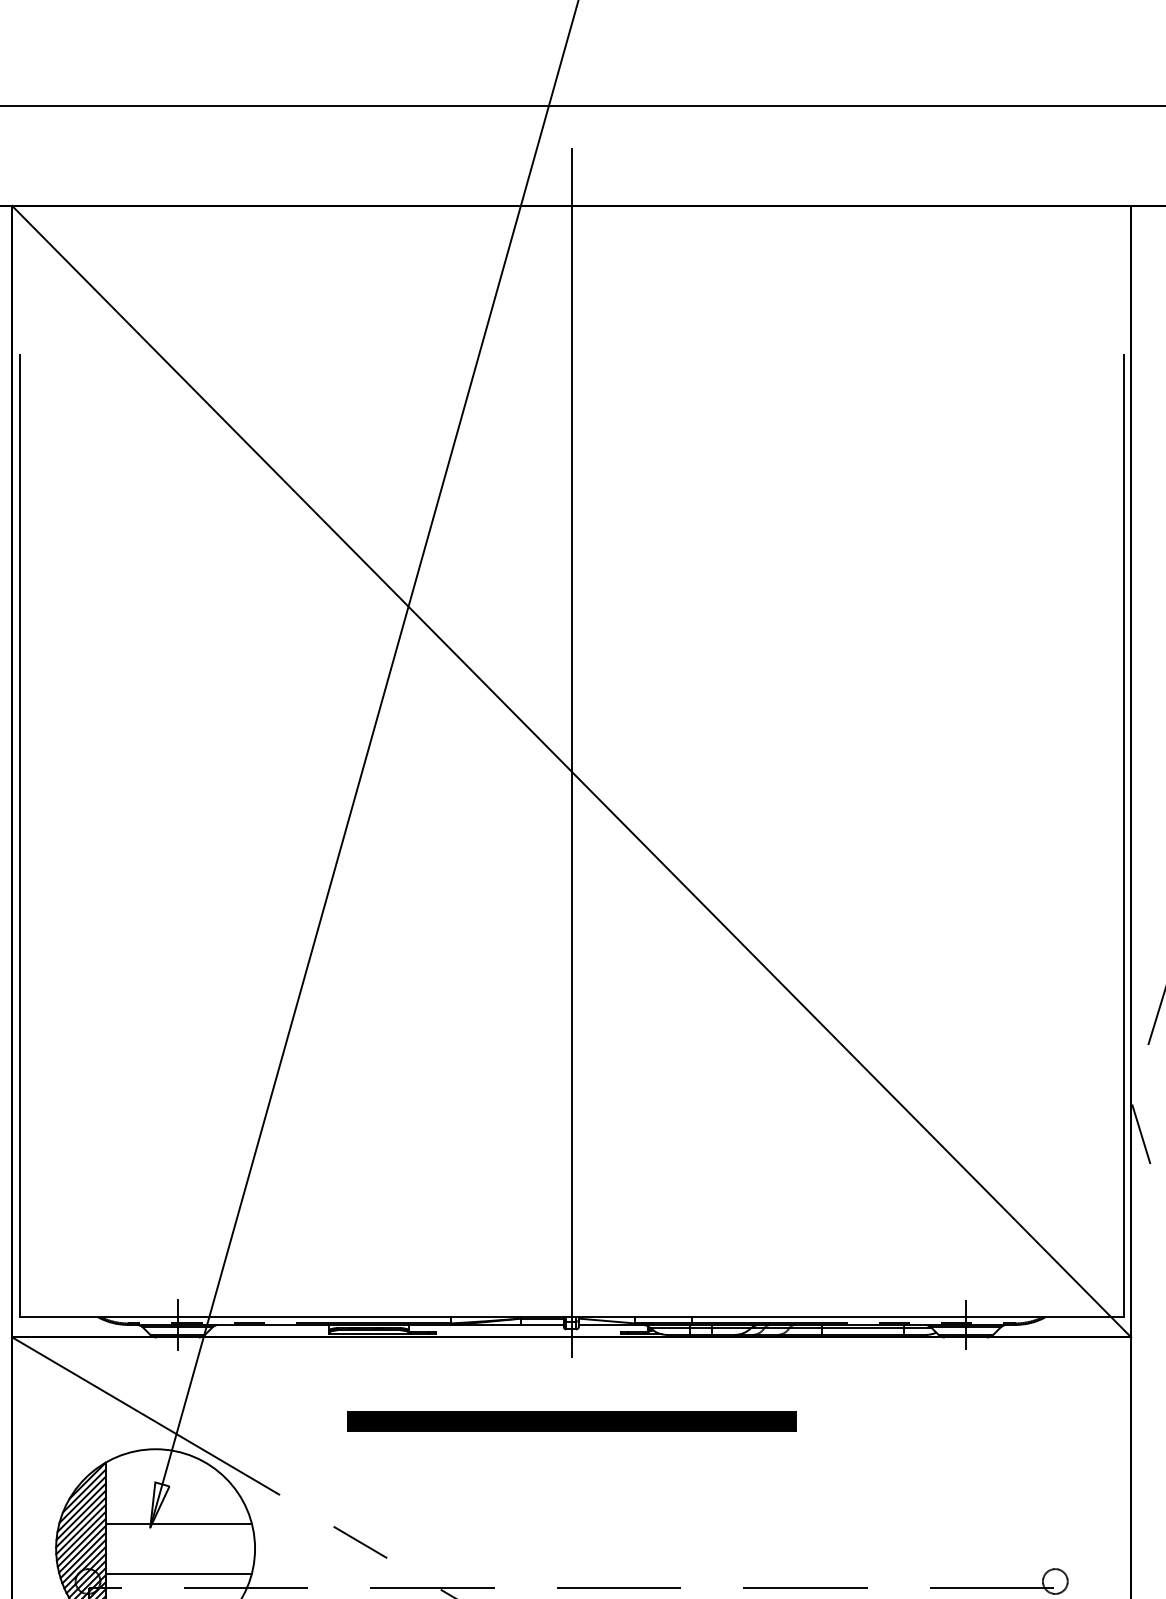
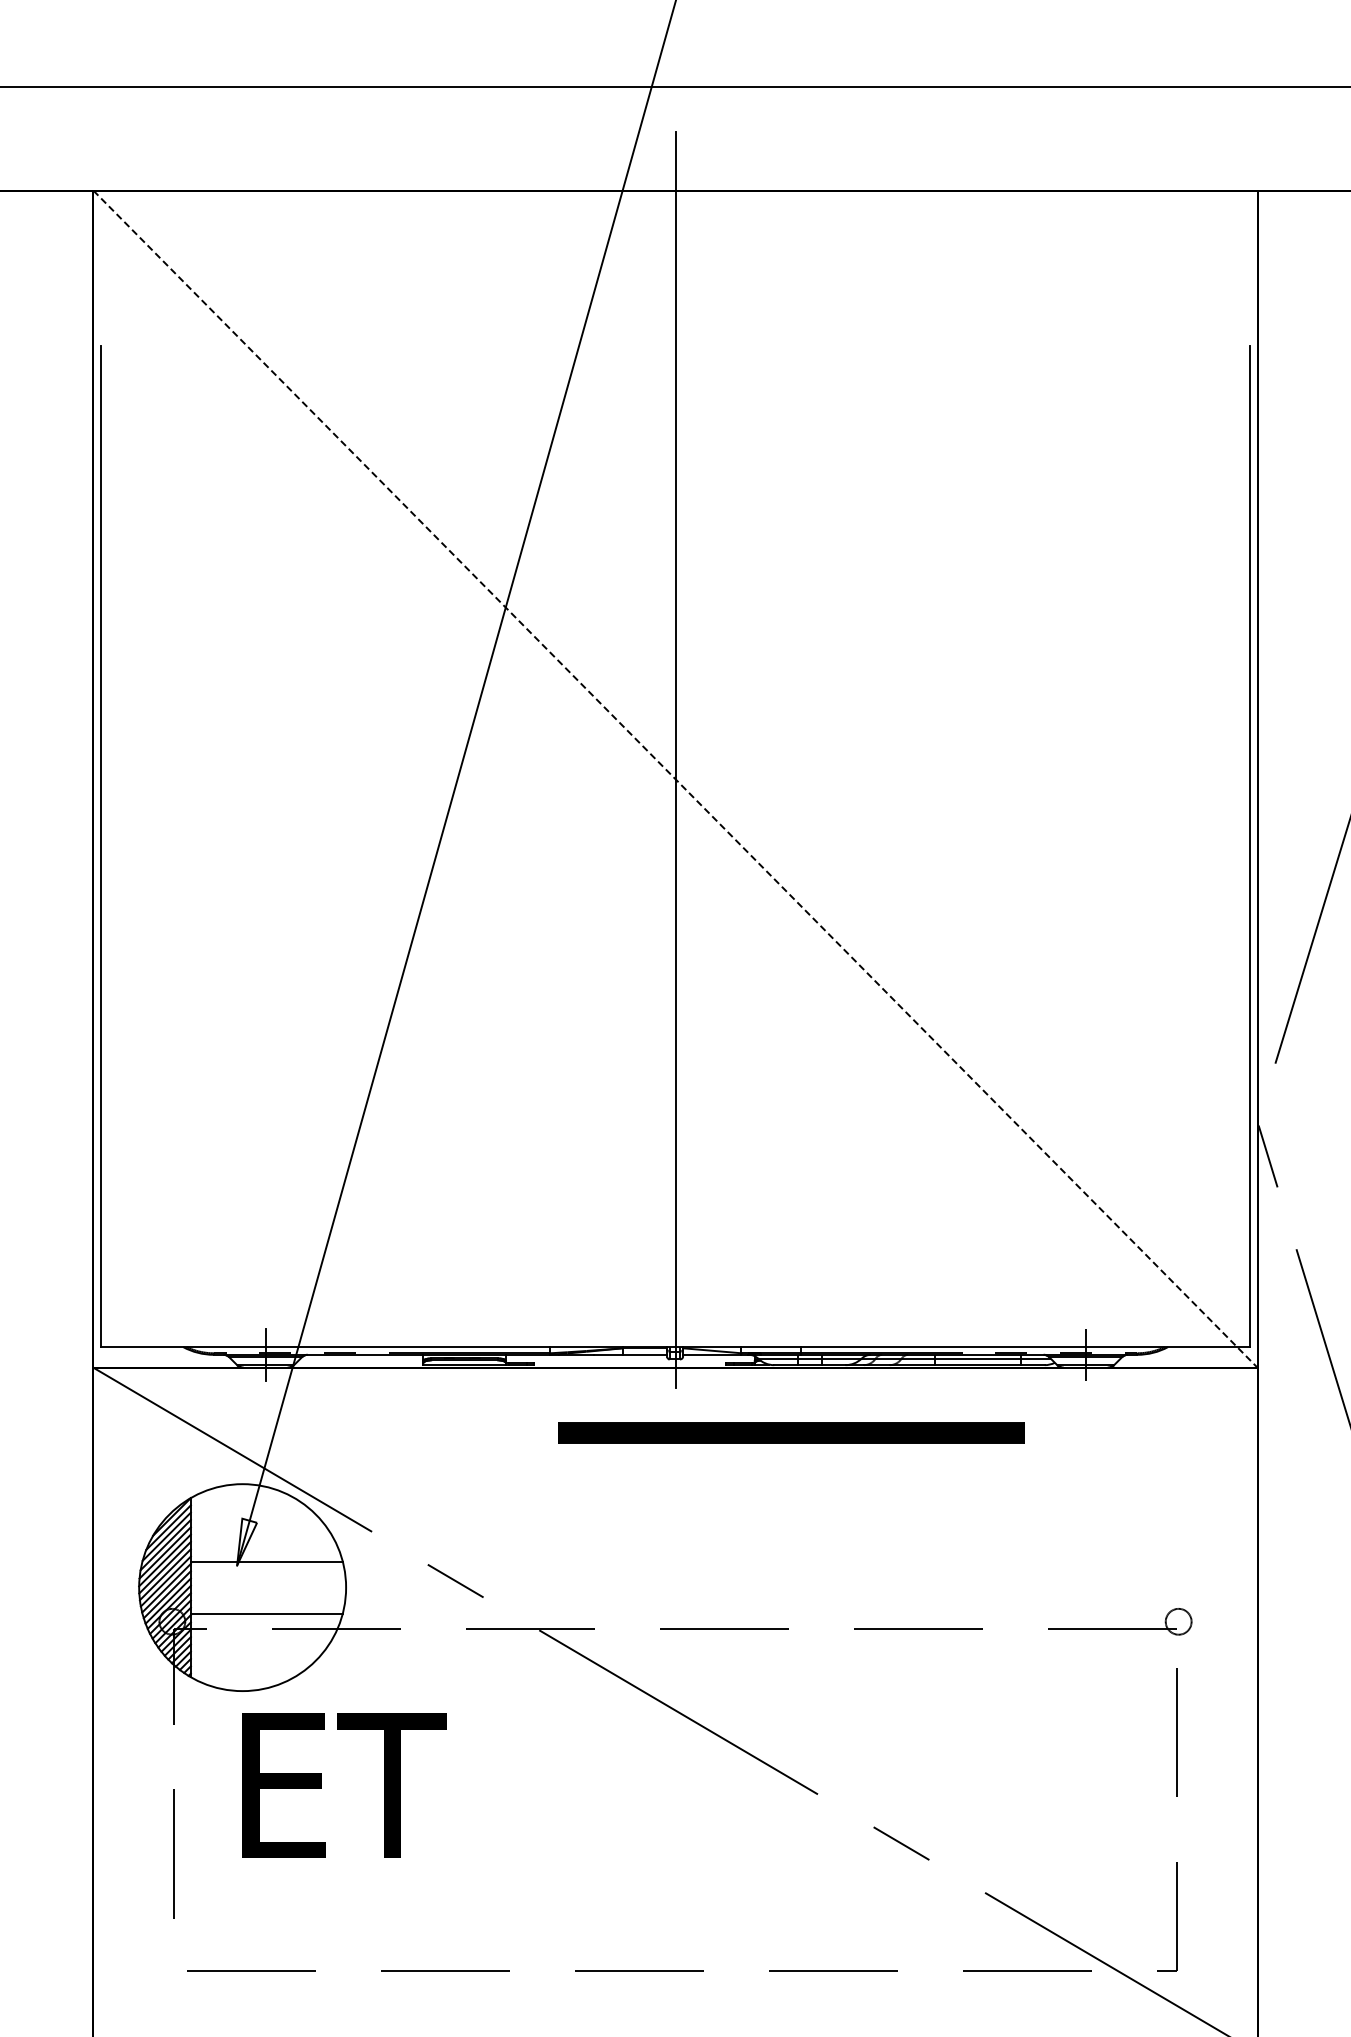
line: (571, 771) -> (675, 779), solid -> dashed
part: (571, 1420) -> (791, 1432), moved

